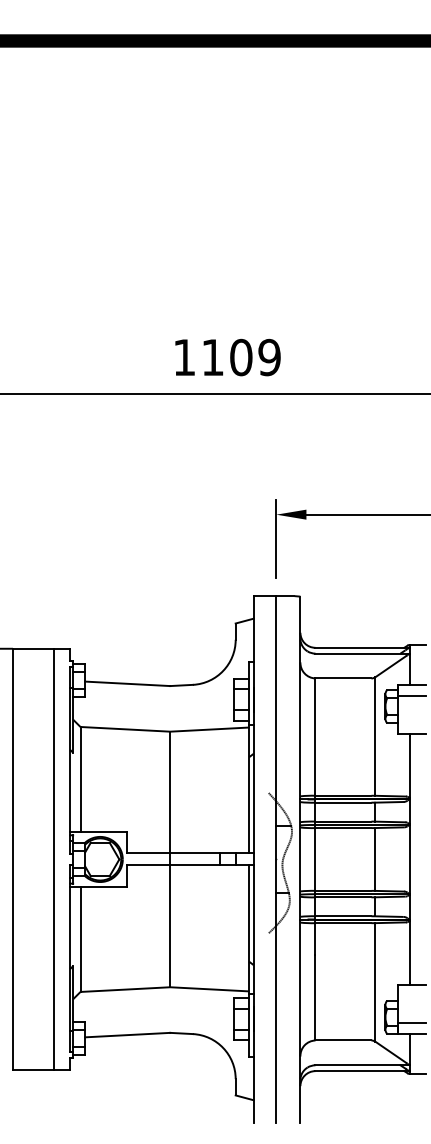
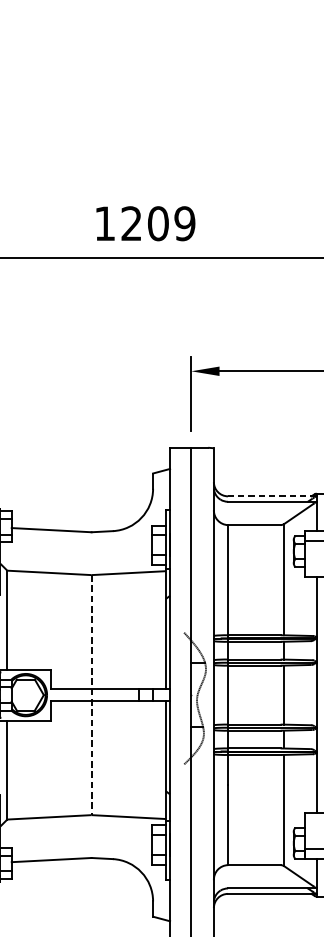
text: (212, 356) -> (131, 222), 1109 -> 1209
line: (362, 647) -> (272, 496), solid -> dashed
line: (170, 859) -> (91, 695), solid -> dashed

